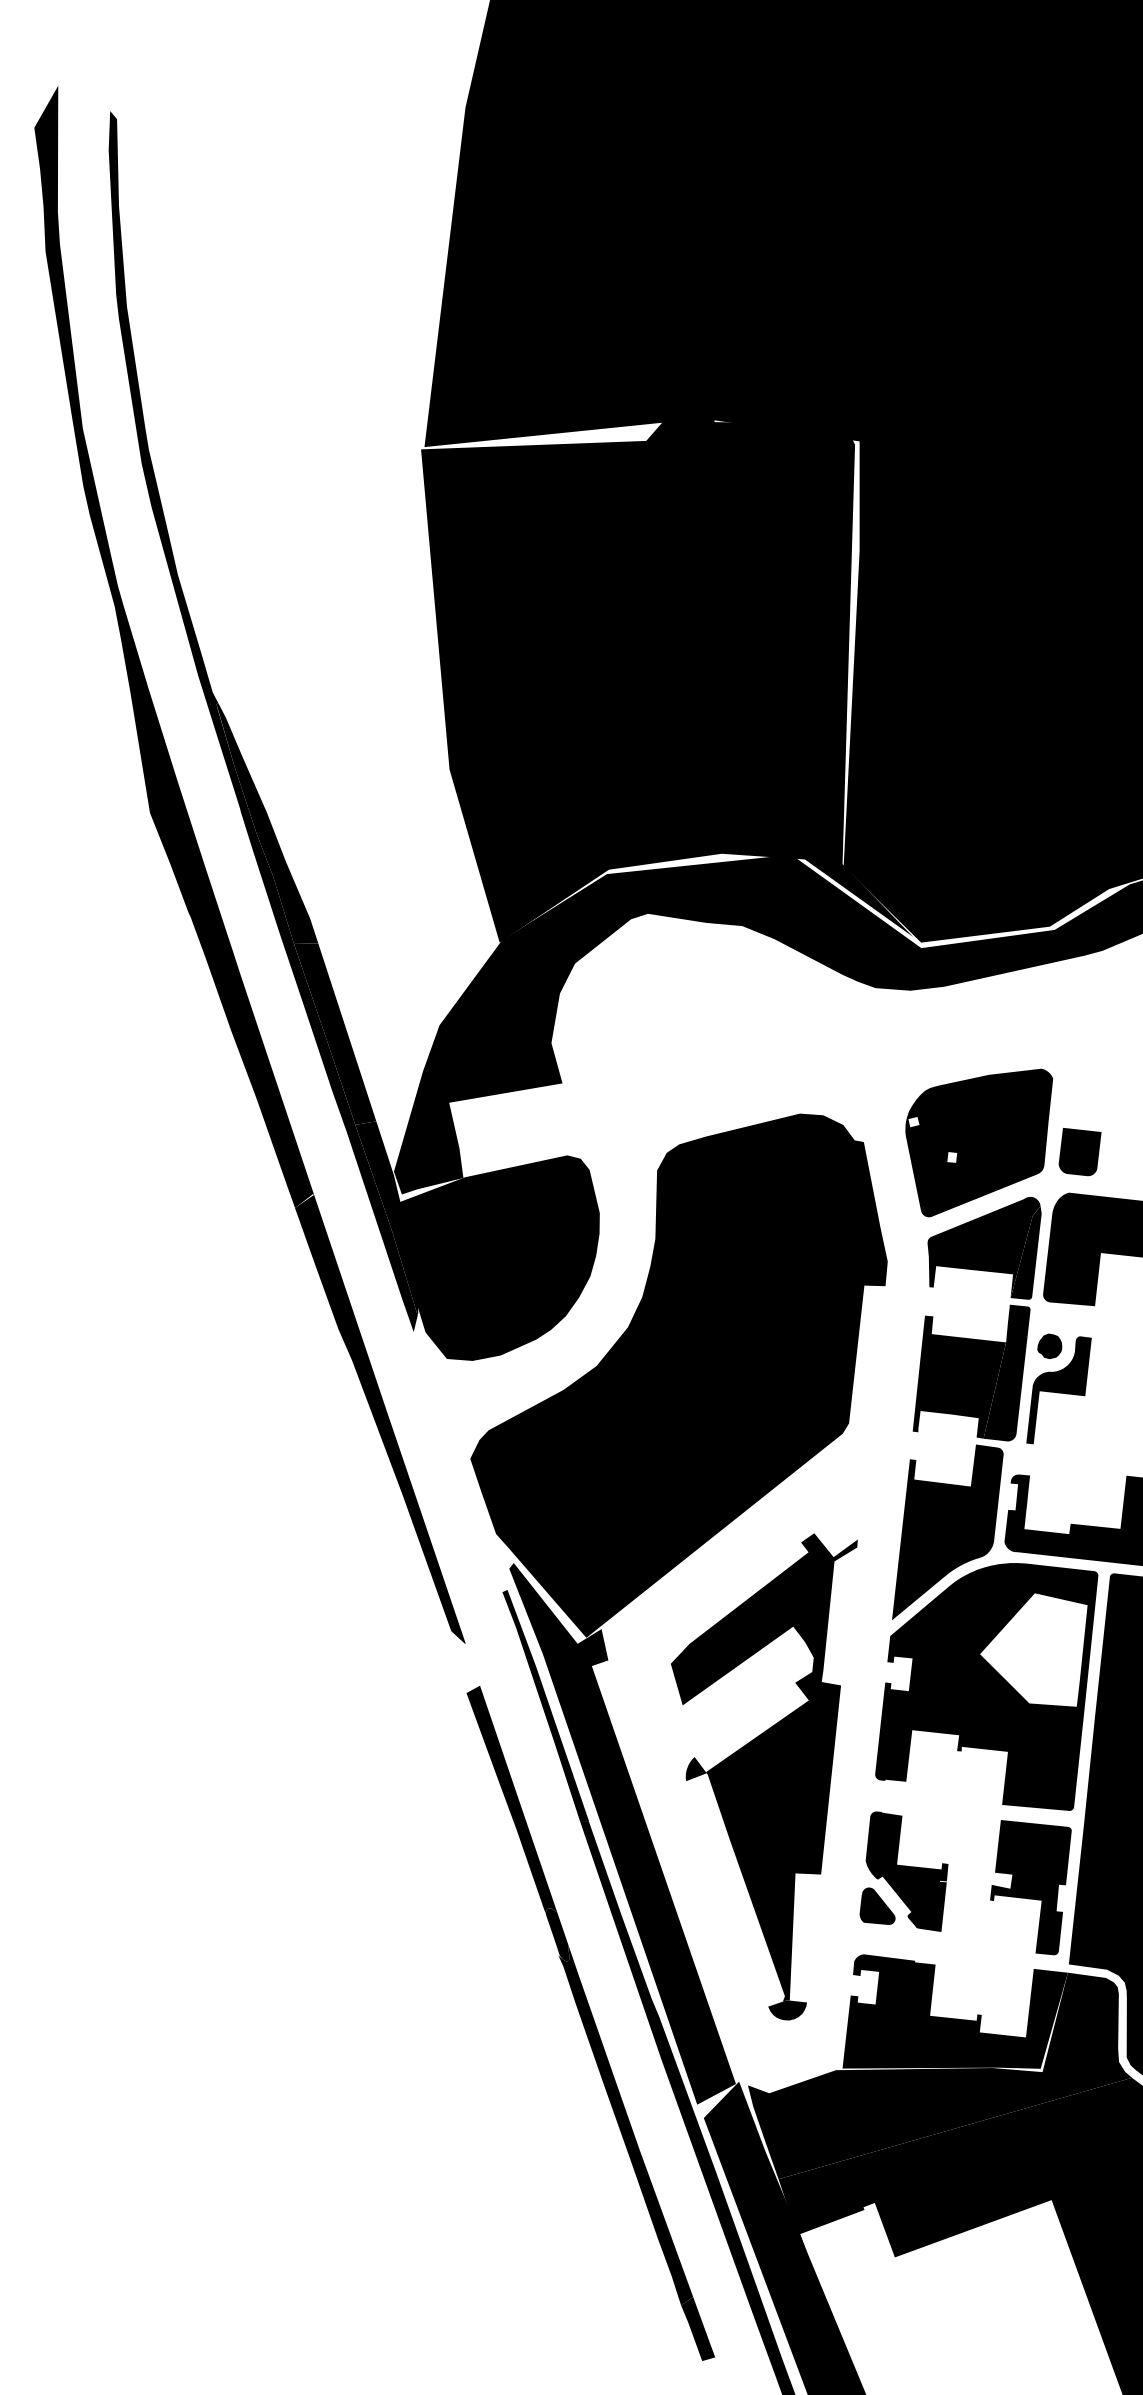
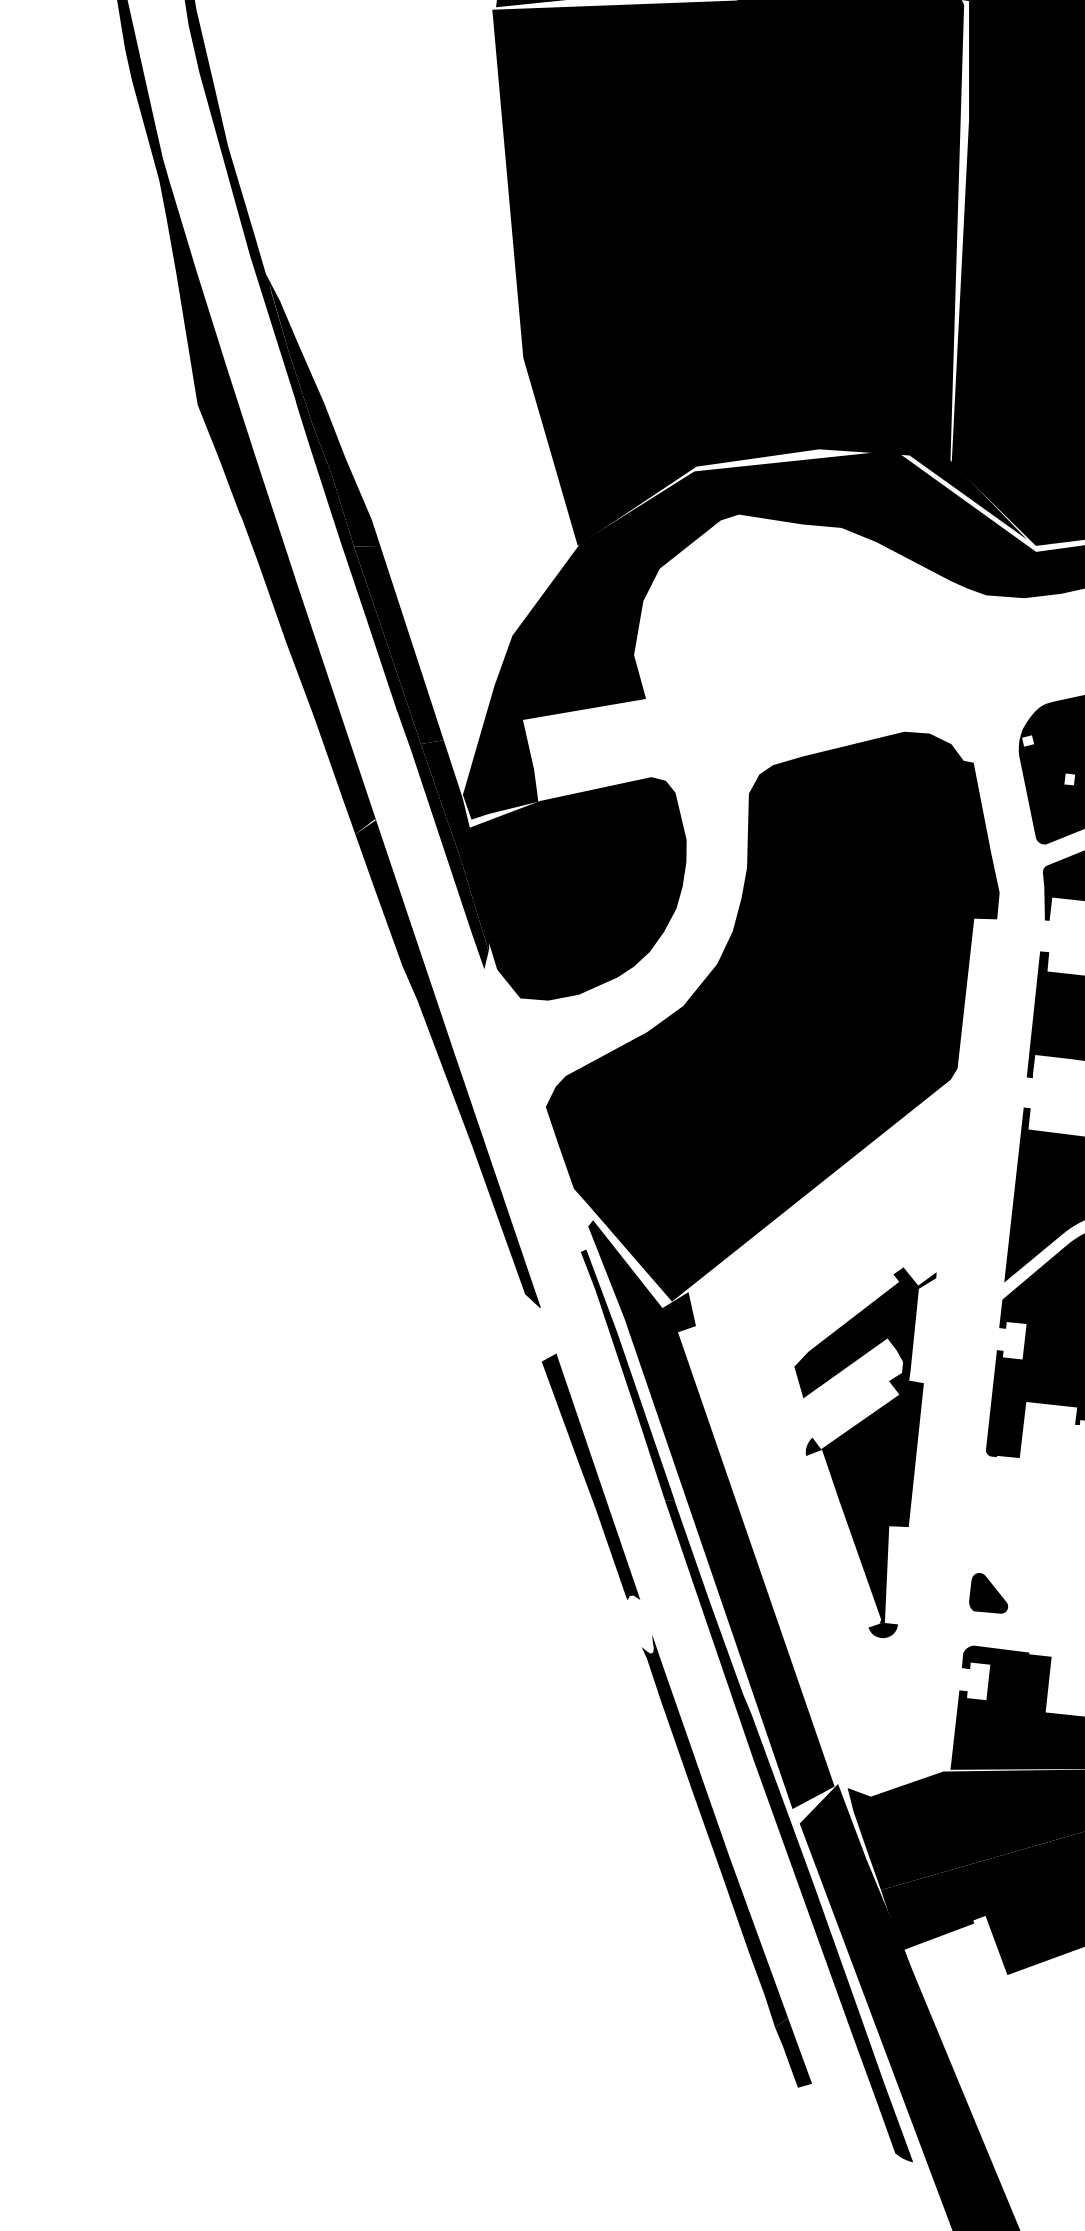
part: (764, 1776) -> (865, 1452), size x0.7
fill: (906, 1871) -> (1020, 1555), removed
fill: (557, 1934) -> (640, 1624), removed

